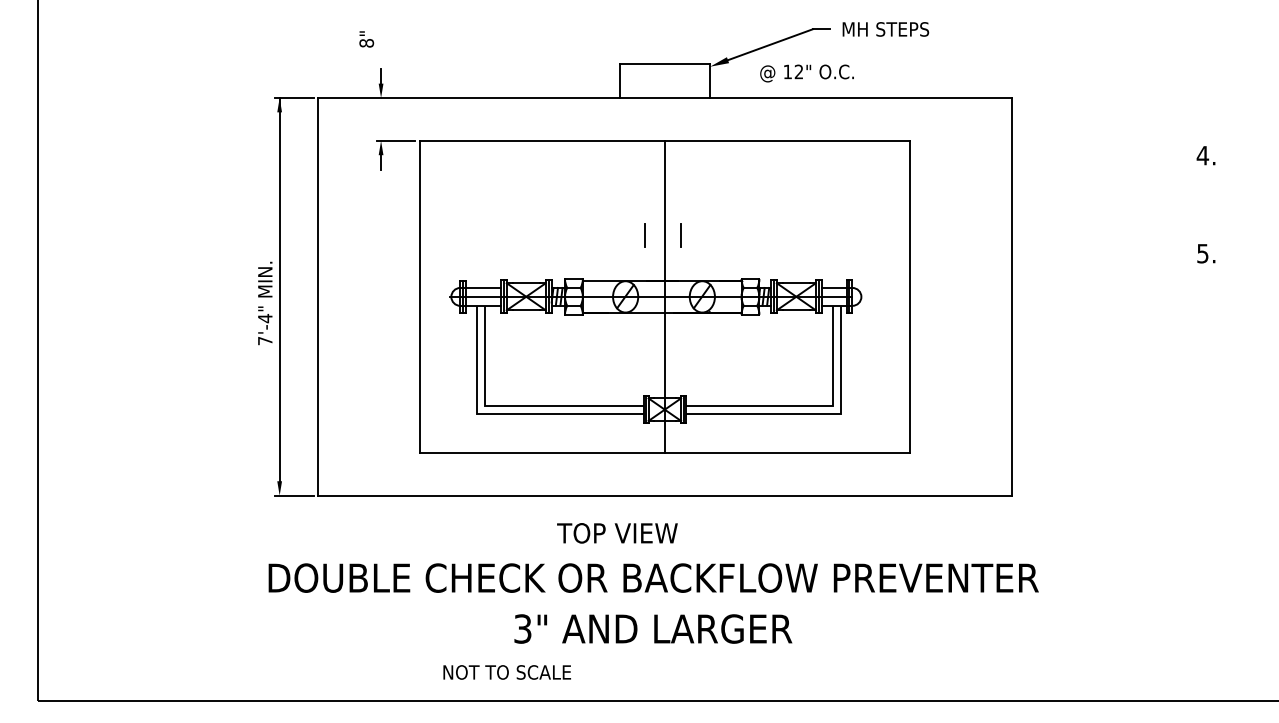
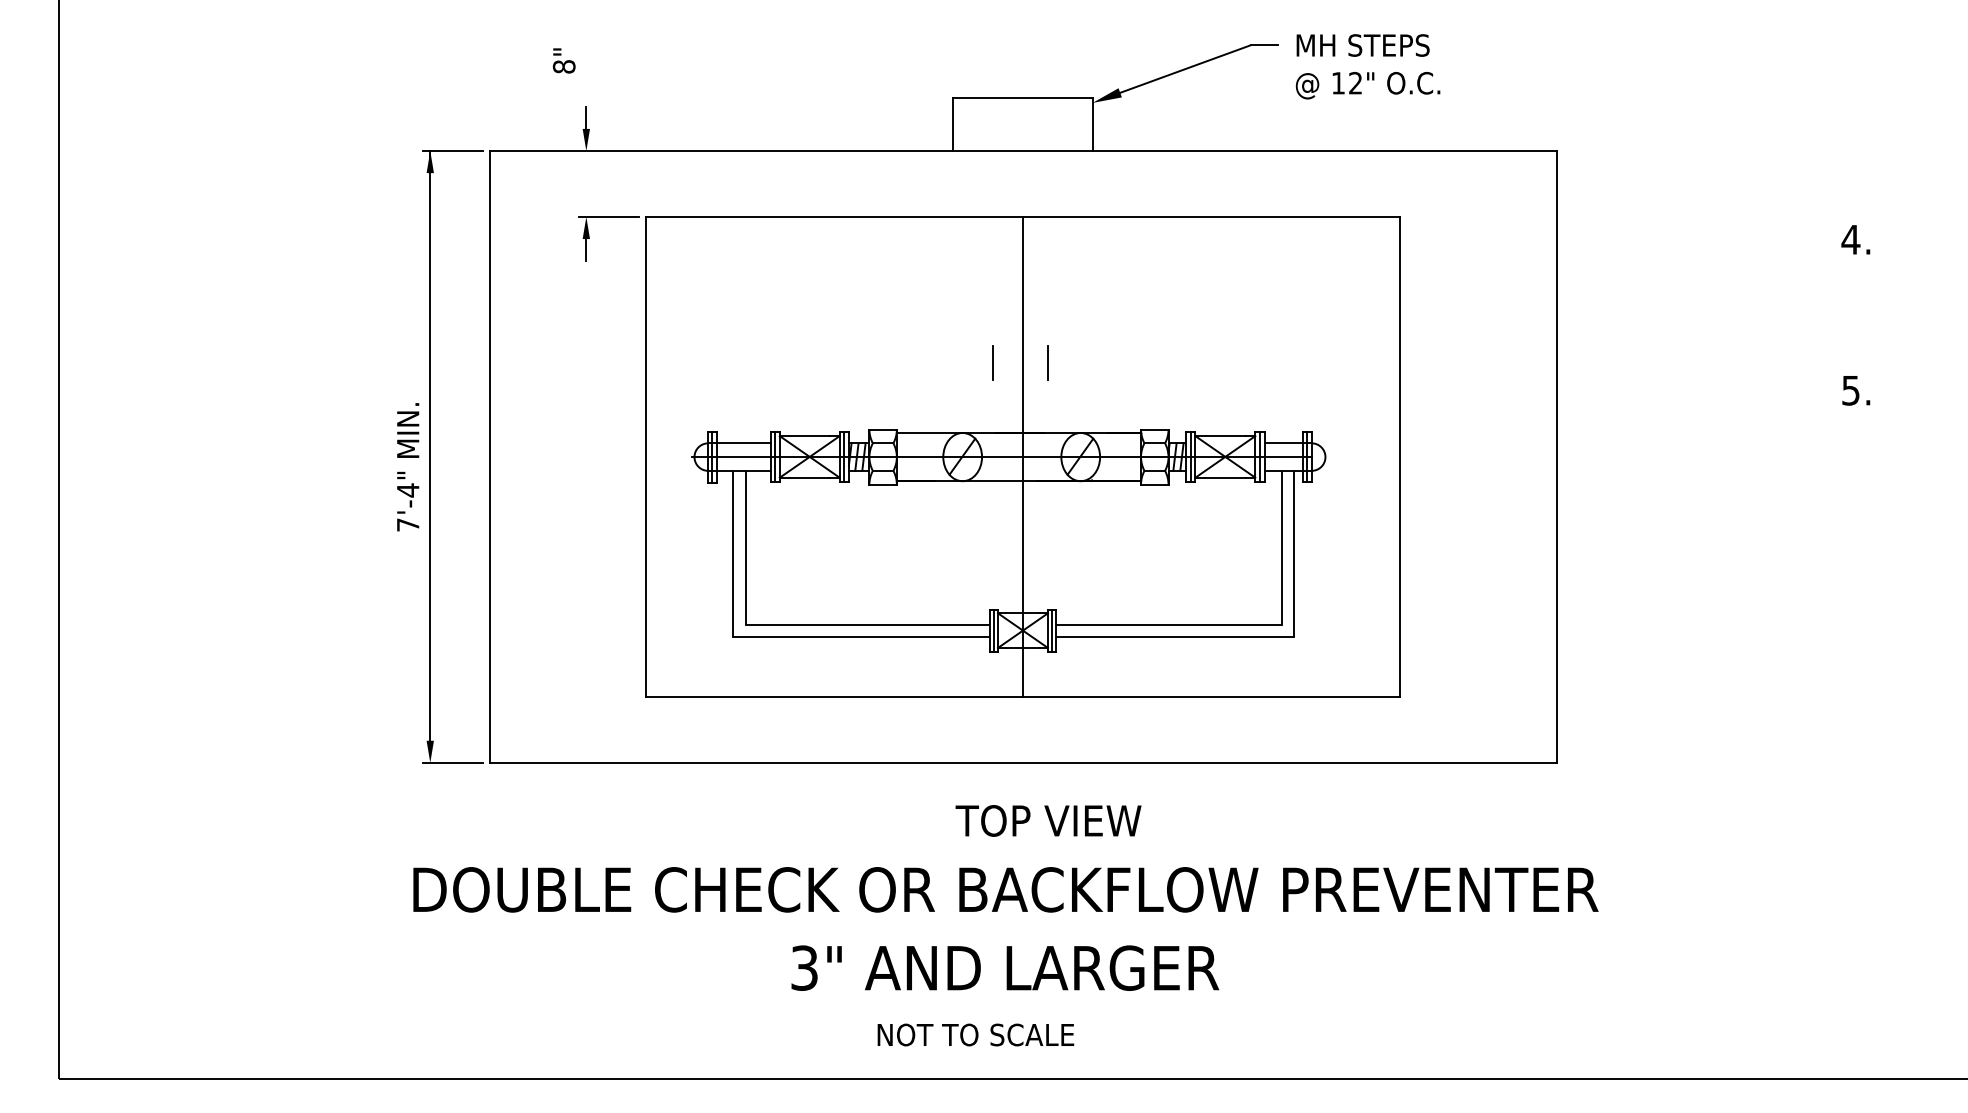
text: (806, 73) -> (1367, 85), moved
text: (617, 533) -> (1048, 821), moved
text: (506, 672) -> (974, 1035), moved

